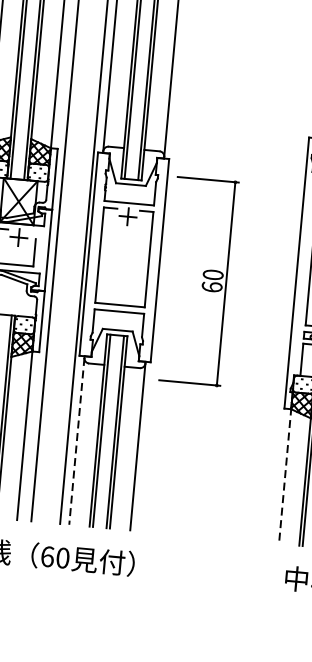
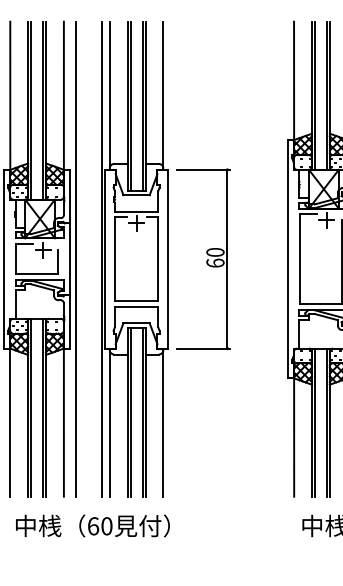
part: (198, 280) -> (203, 258), moved
line: (76, 441) -> (109, 423), dashed -> solid
line: (285, 475) -> (294, 436), dashed -> solid

